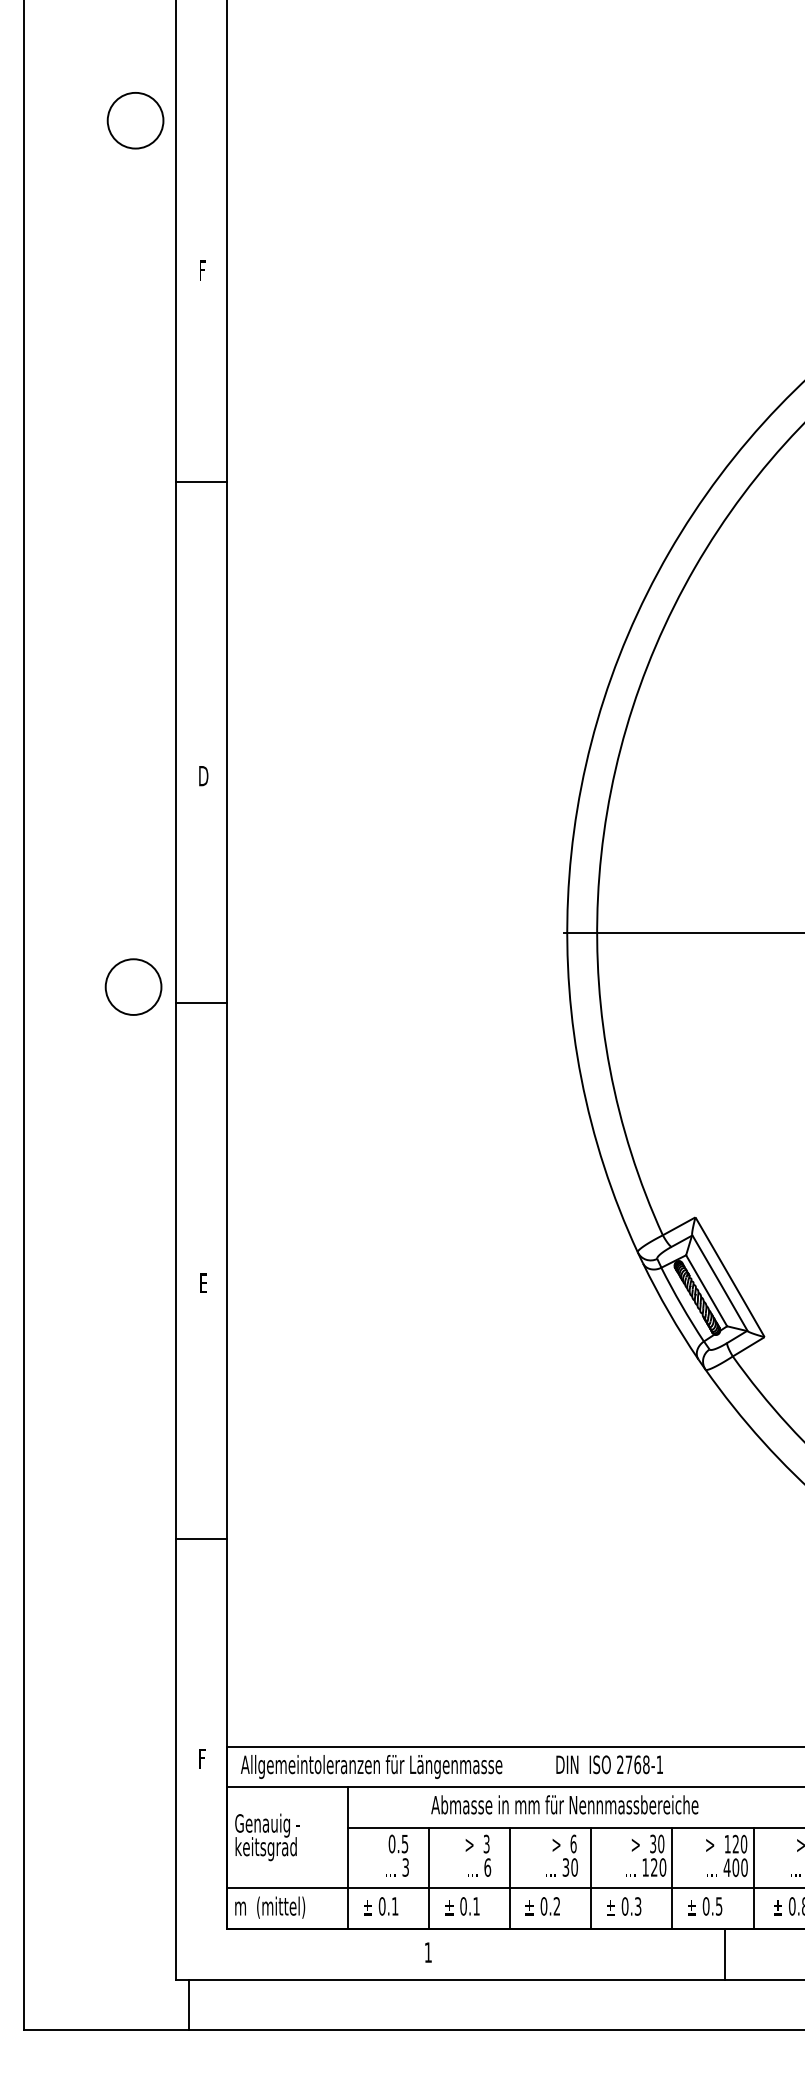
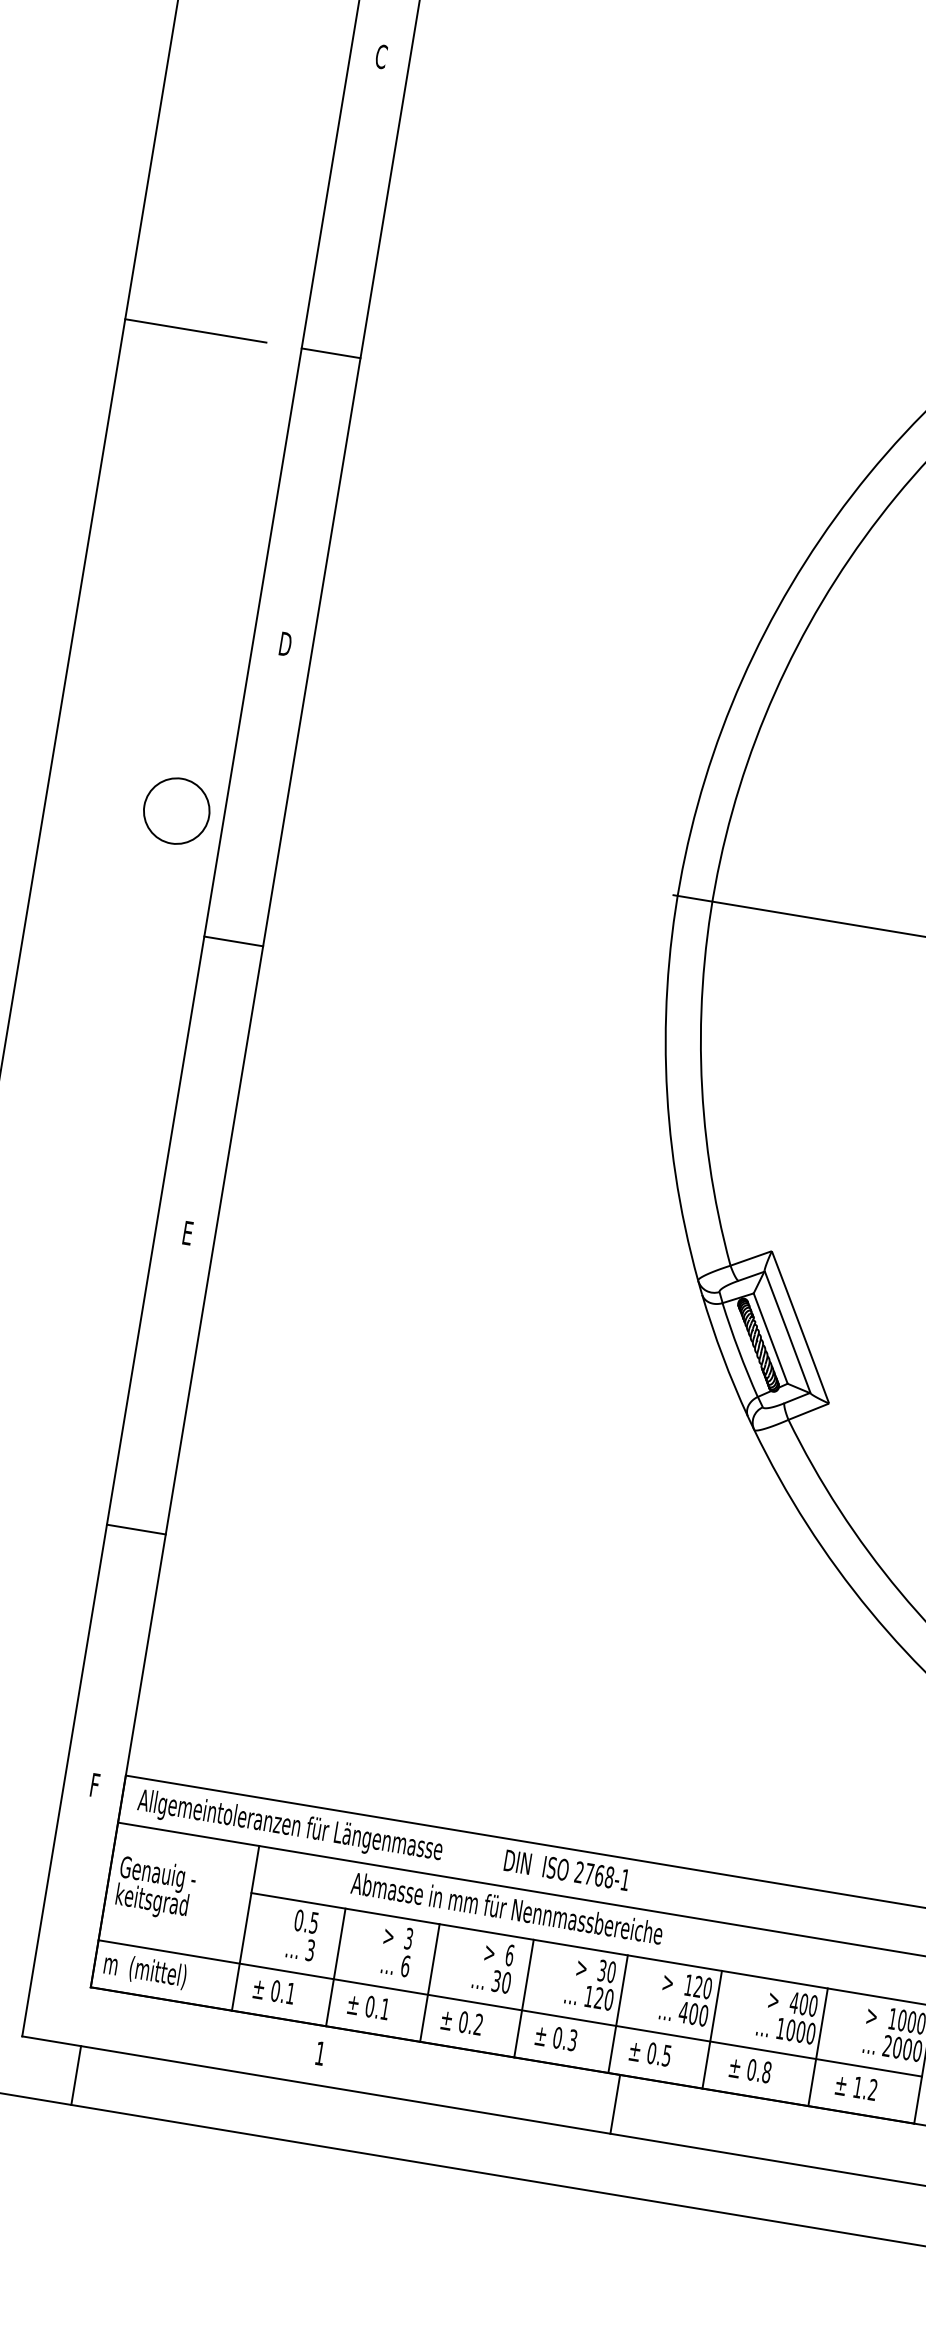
text: (202, 270) -> (381, 56), F -> C
line: (201, 481) -> (331, 352), moved
line: (84, 525) -> (195, 330), added
circle: (133, 986) -> (176, 810), moved
line: (201, 1003) -> (233, 941), moved
line: (724, 1953) -> (615, 2103), moved
line: (188, 2004) -> (75, 2075), moved

